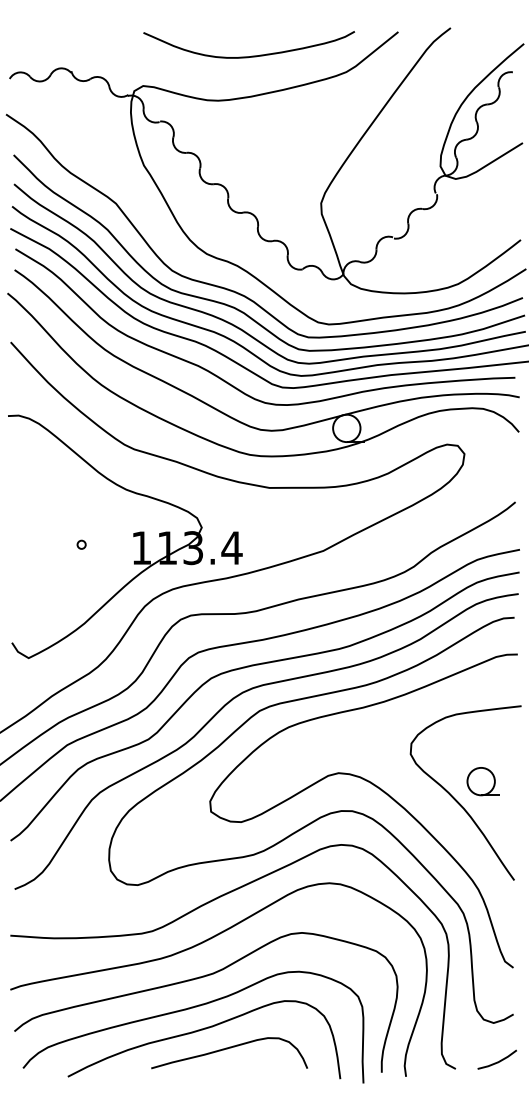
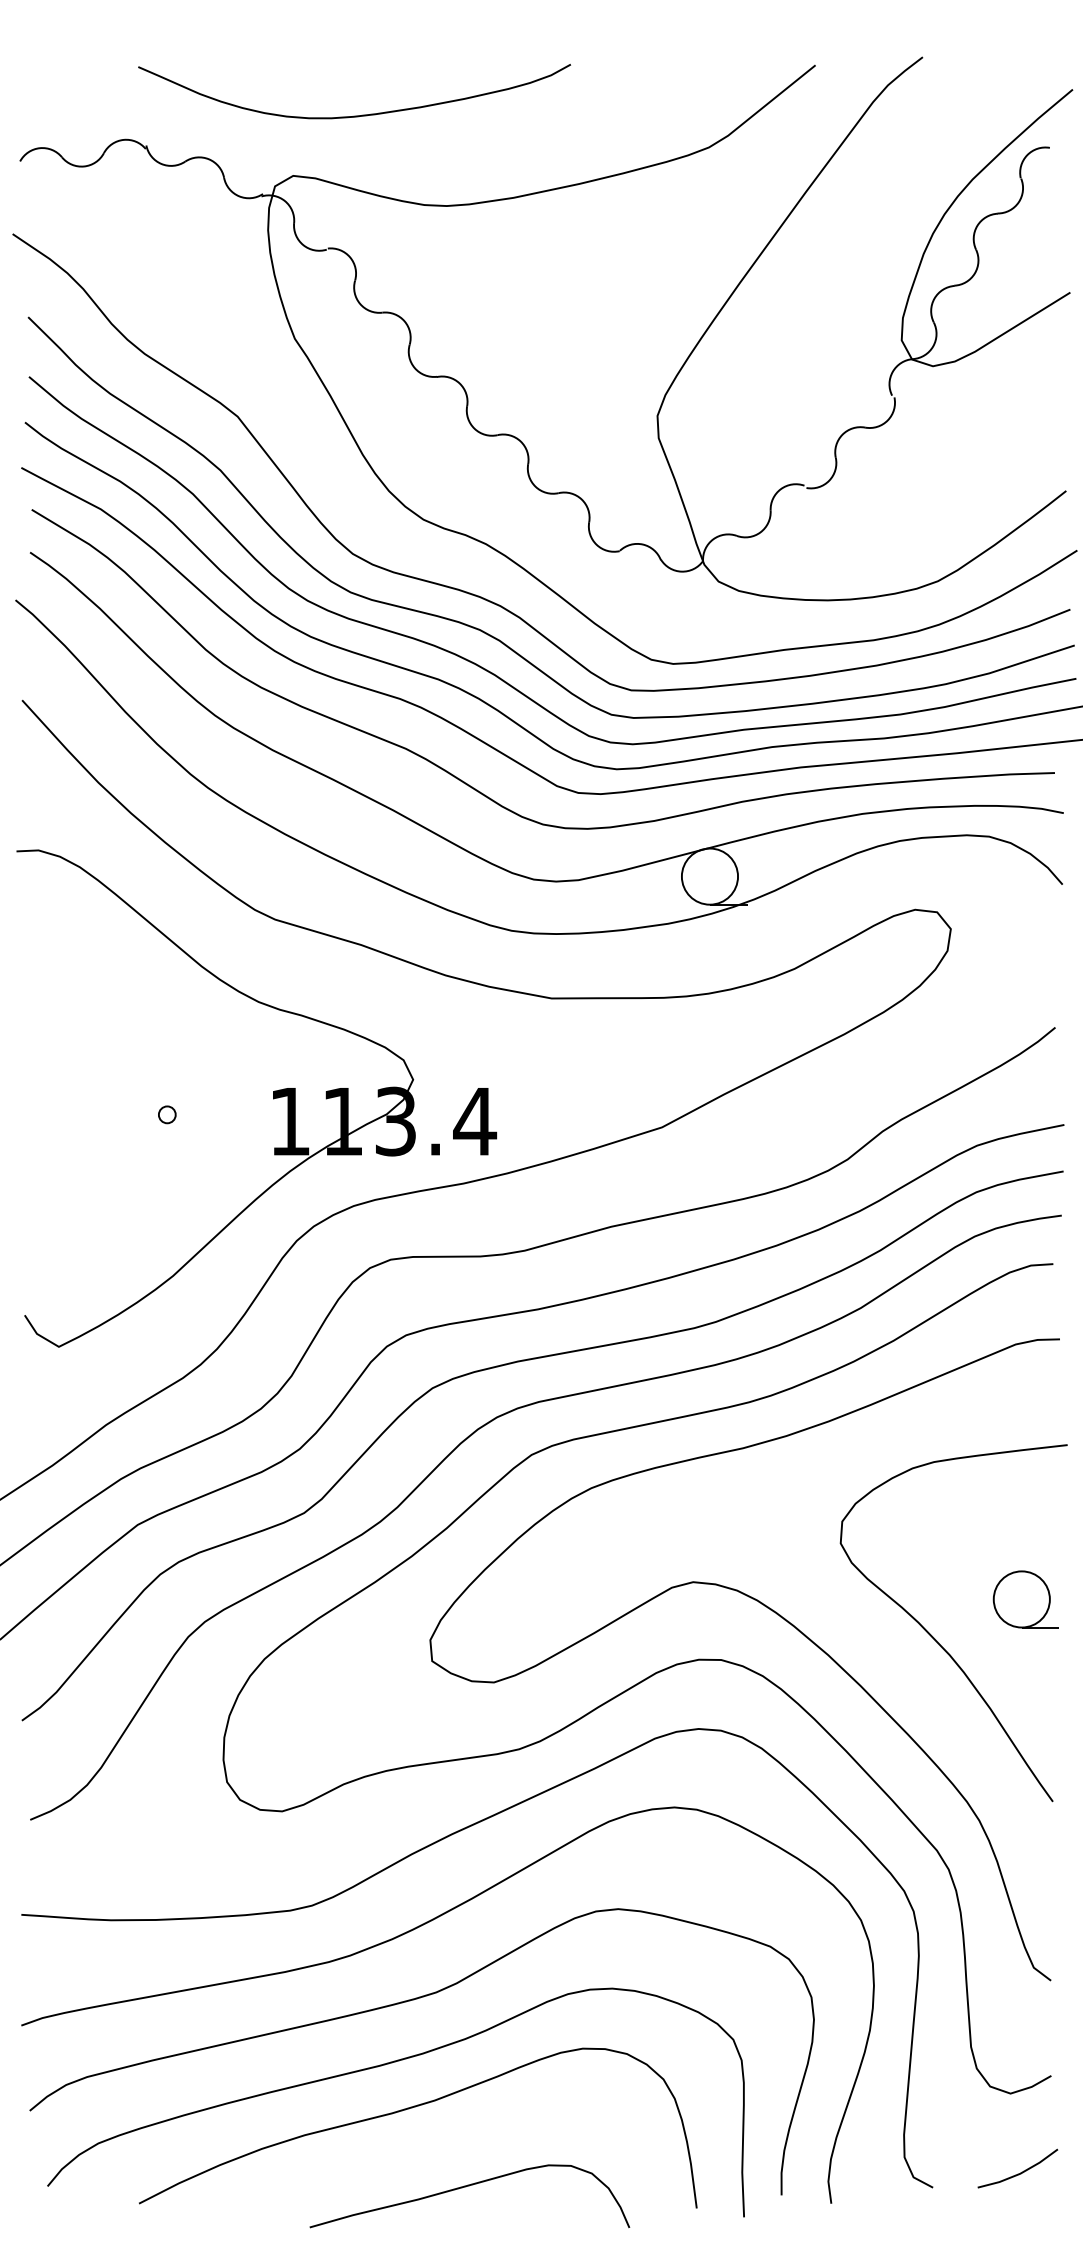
curve: (251, 55) -> (359, 113), moved
part: (482, 781) -> (1024, 1599), moved
curve: (227, 1049) -> (465, 2188), moved

